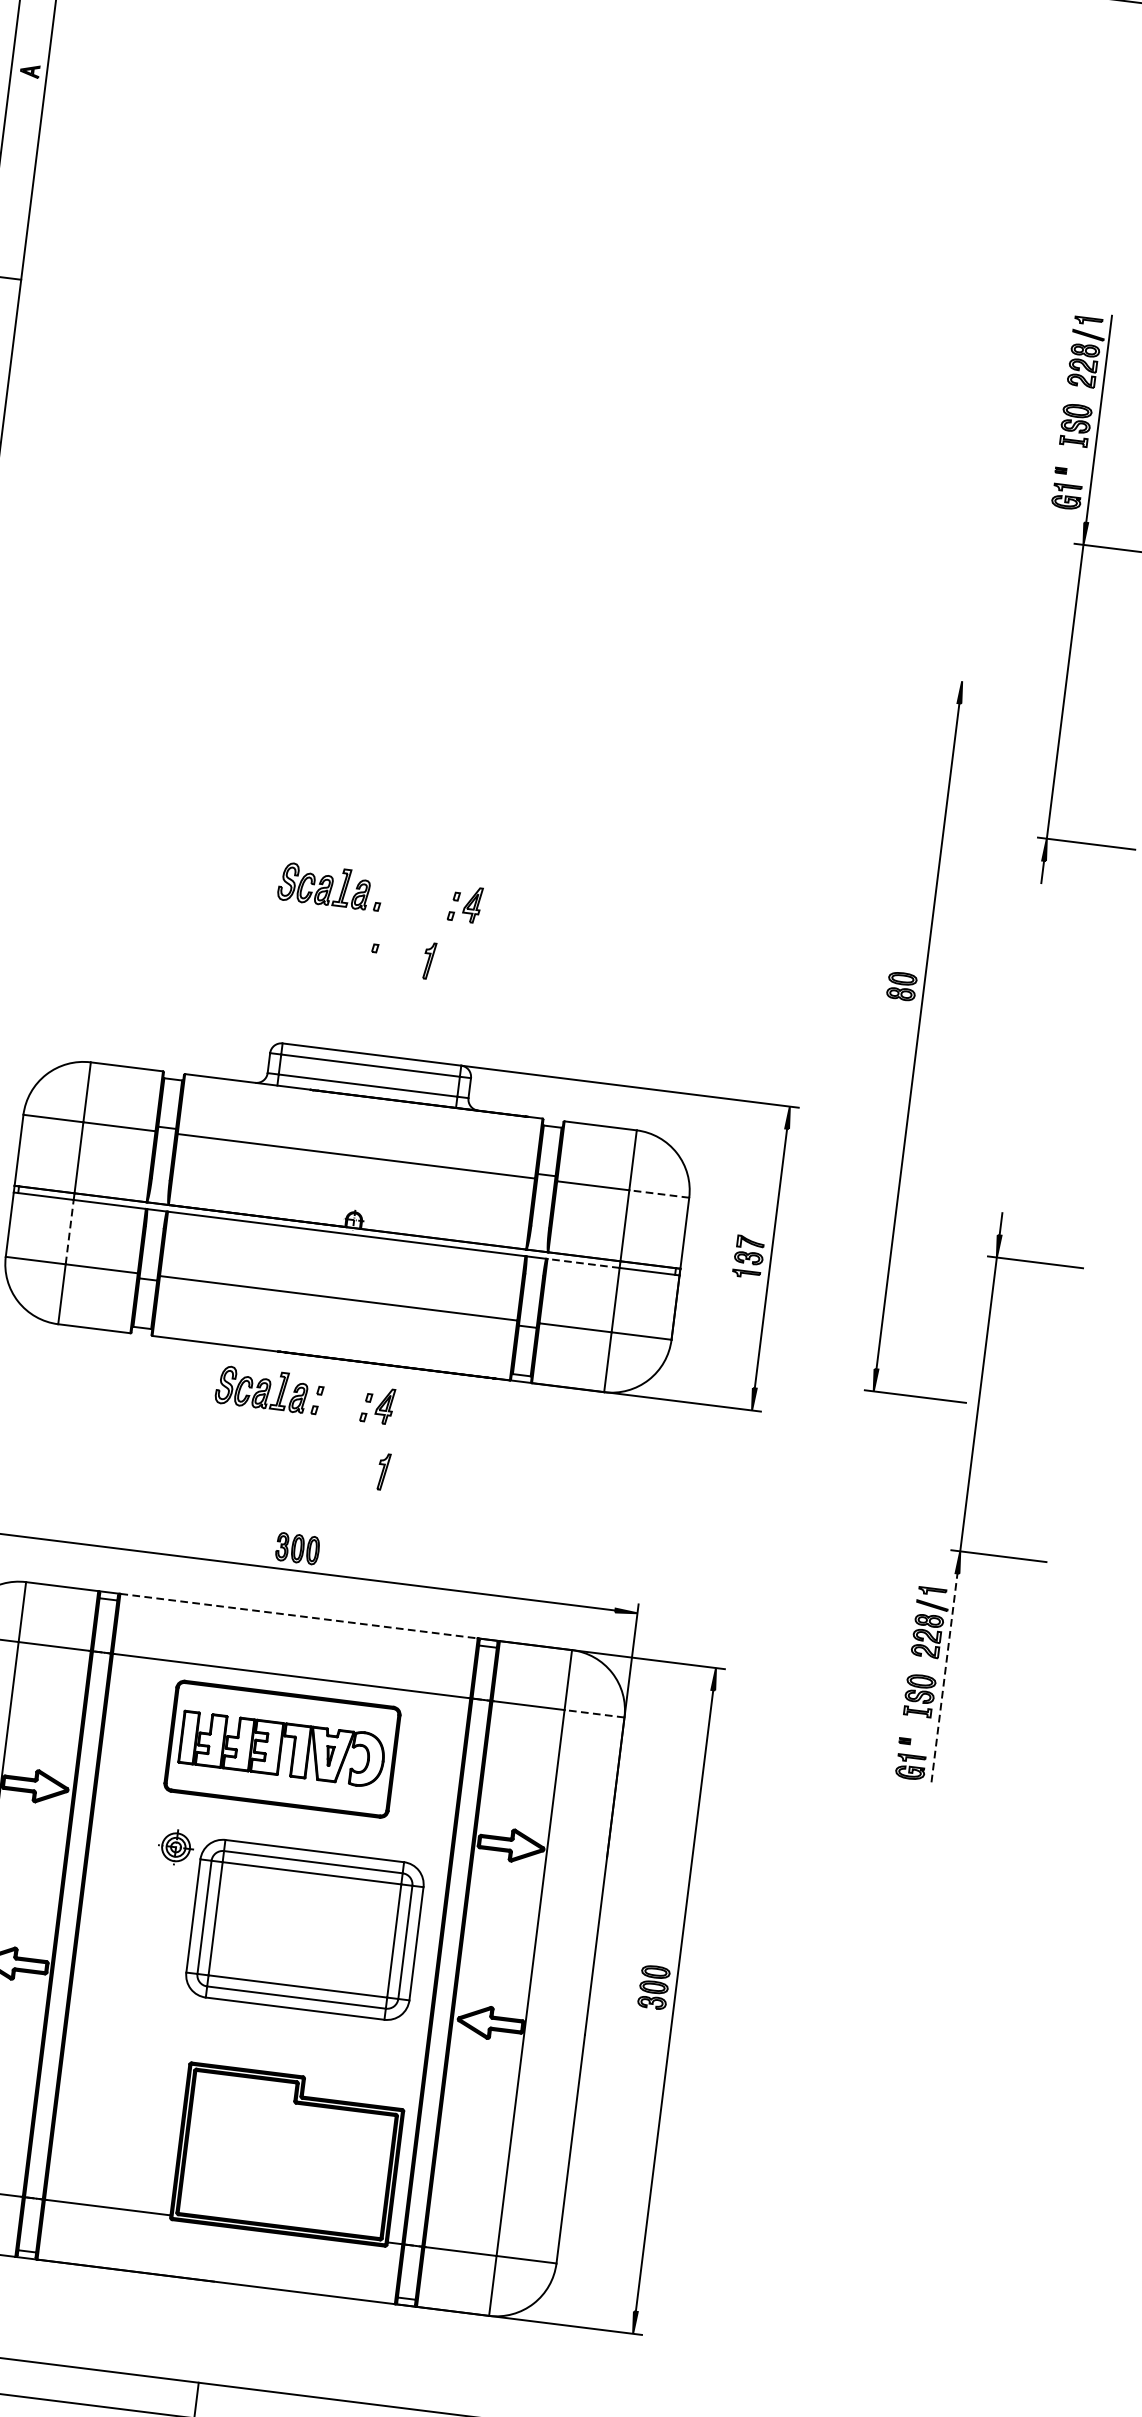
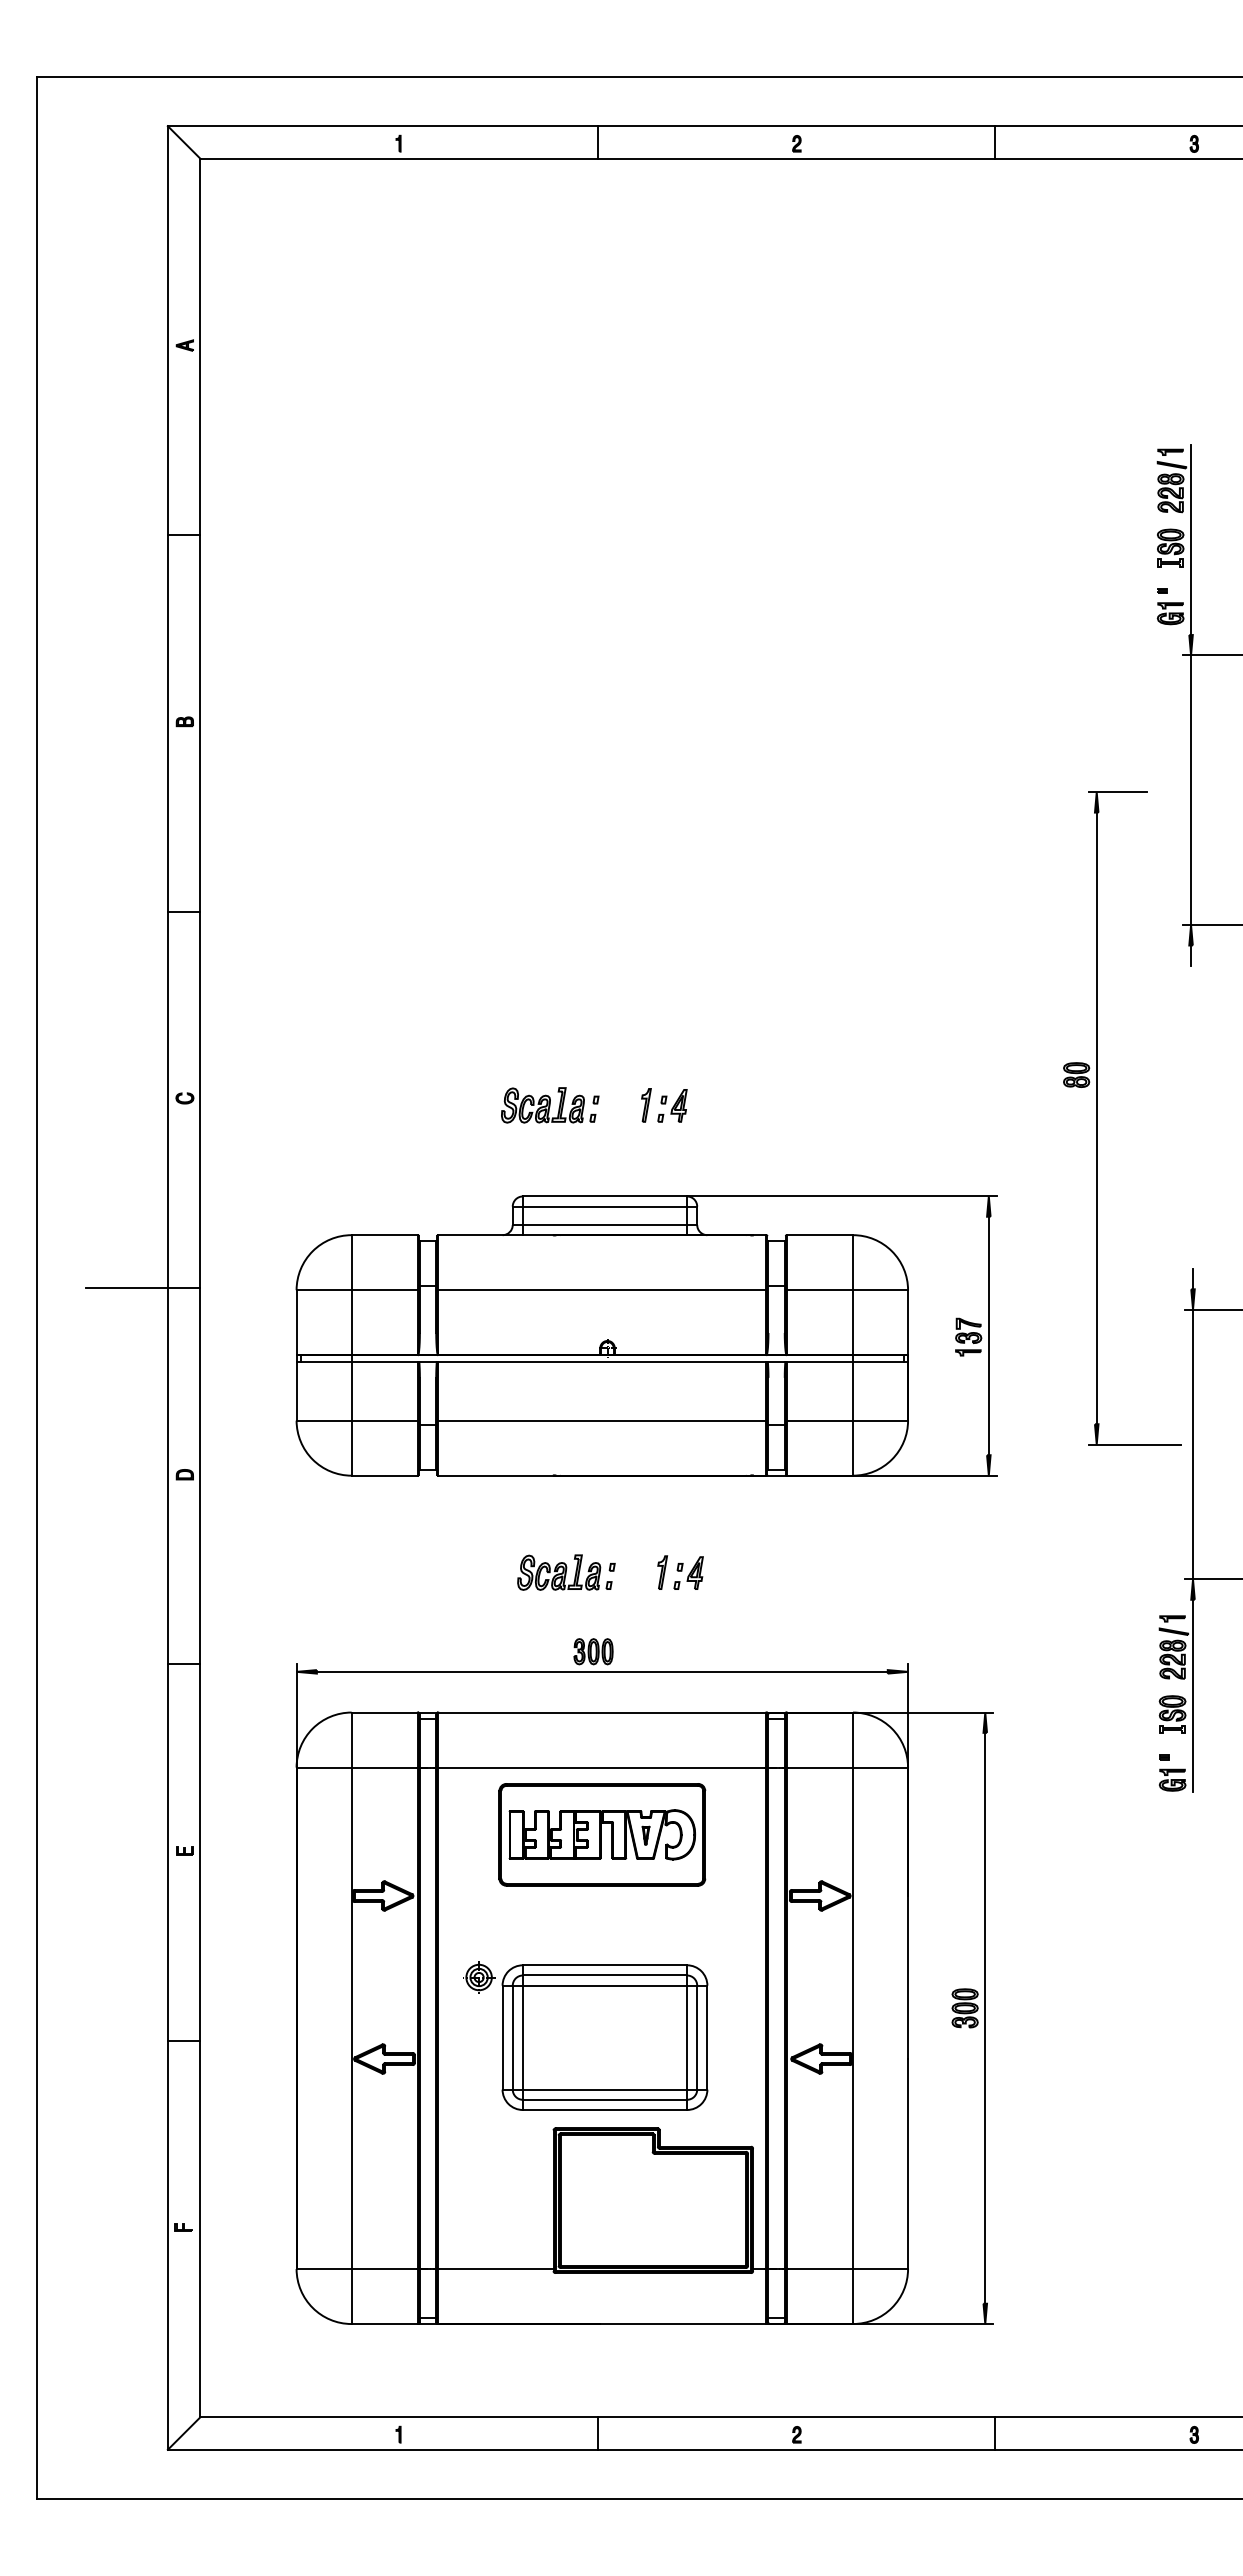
line: (984, 684) -> (1117, 792), added
part: (330, 886) -> (548, 1105), moved
part: (465, 903) -> (672, 1105), moved
line: (659, 1194) -> (880, 1290), dashed -> solid
line: (69, 1232) -> (351, 1391), dashed -> solid
line: (583, 1263) -> (819, 1361), dashed -> solid
part: (269, 1390) -> (566, 1572), moved
part: (377, 1404) -> (688, 1572), moved
line: (299, 1616) -> (602, 1712), dashed -> solid
line: (945, 1677) -> (1193, 1695), dashed -> solid
line: (594, 1713) -> (880, 1767), dashed -> solid
part: (284, 1924) -> (585, 2035), moved

